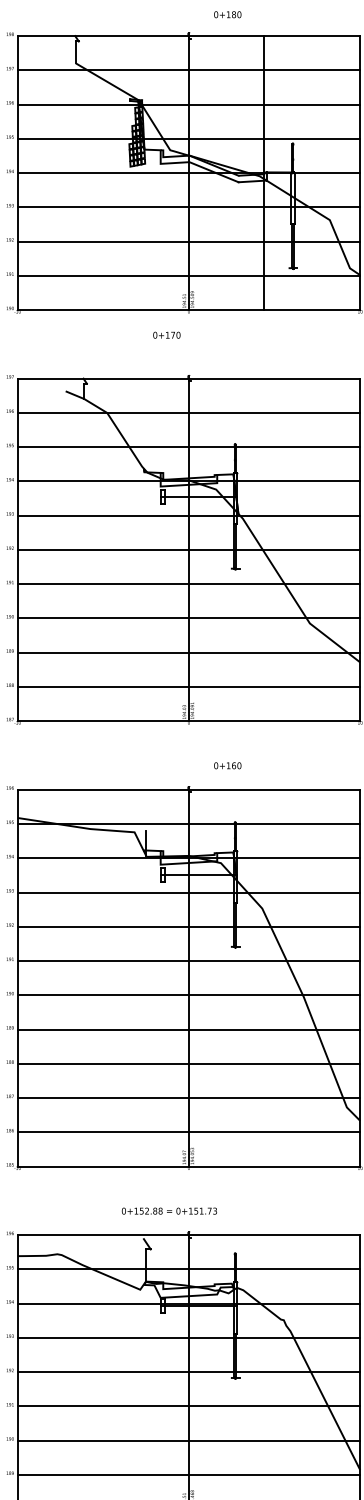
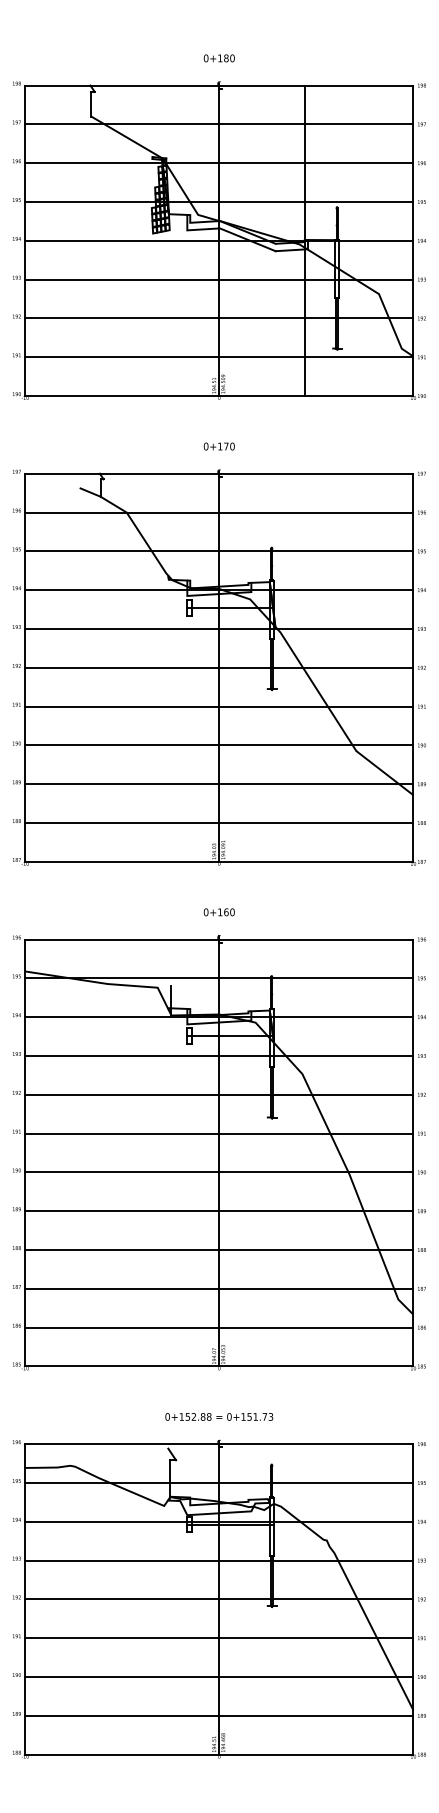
text: (227, 14) -> (218, 58), moved
text: (166, 335) -> (218, 446), moved
text: (227, 765) -> (218, 912), moved
text: (169, 1210) -> (219, 1416), moved

